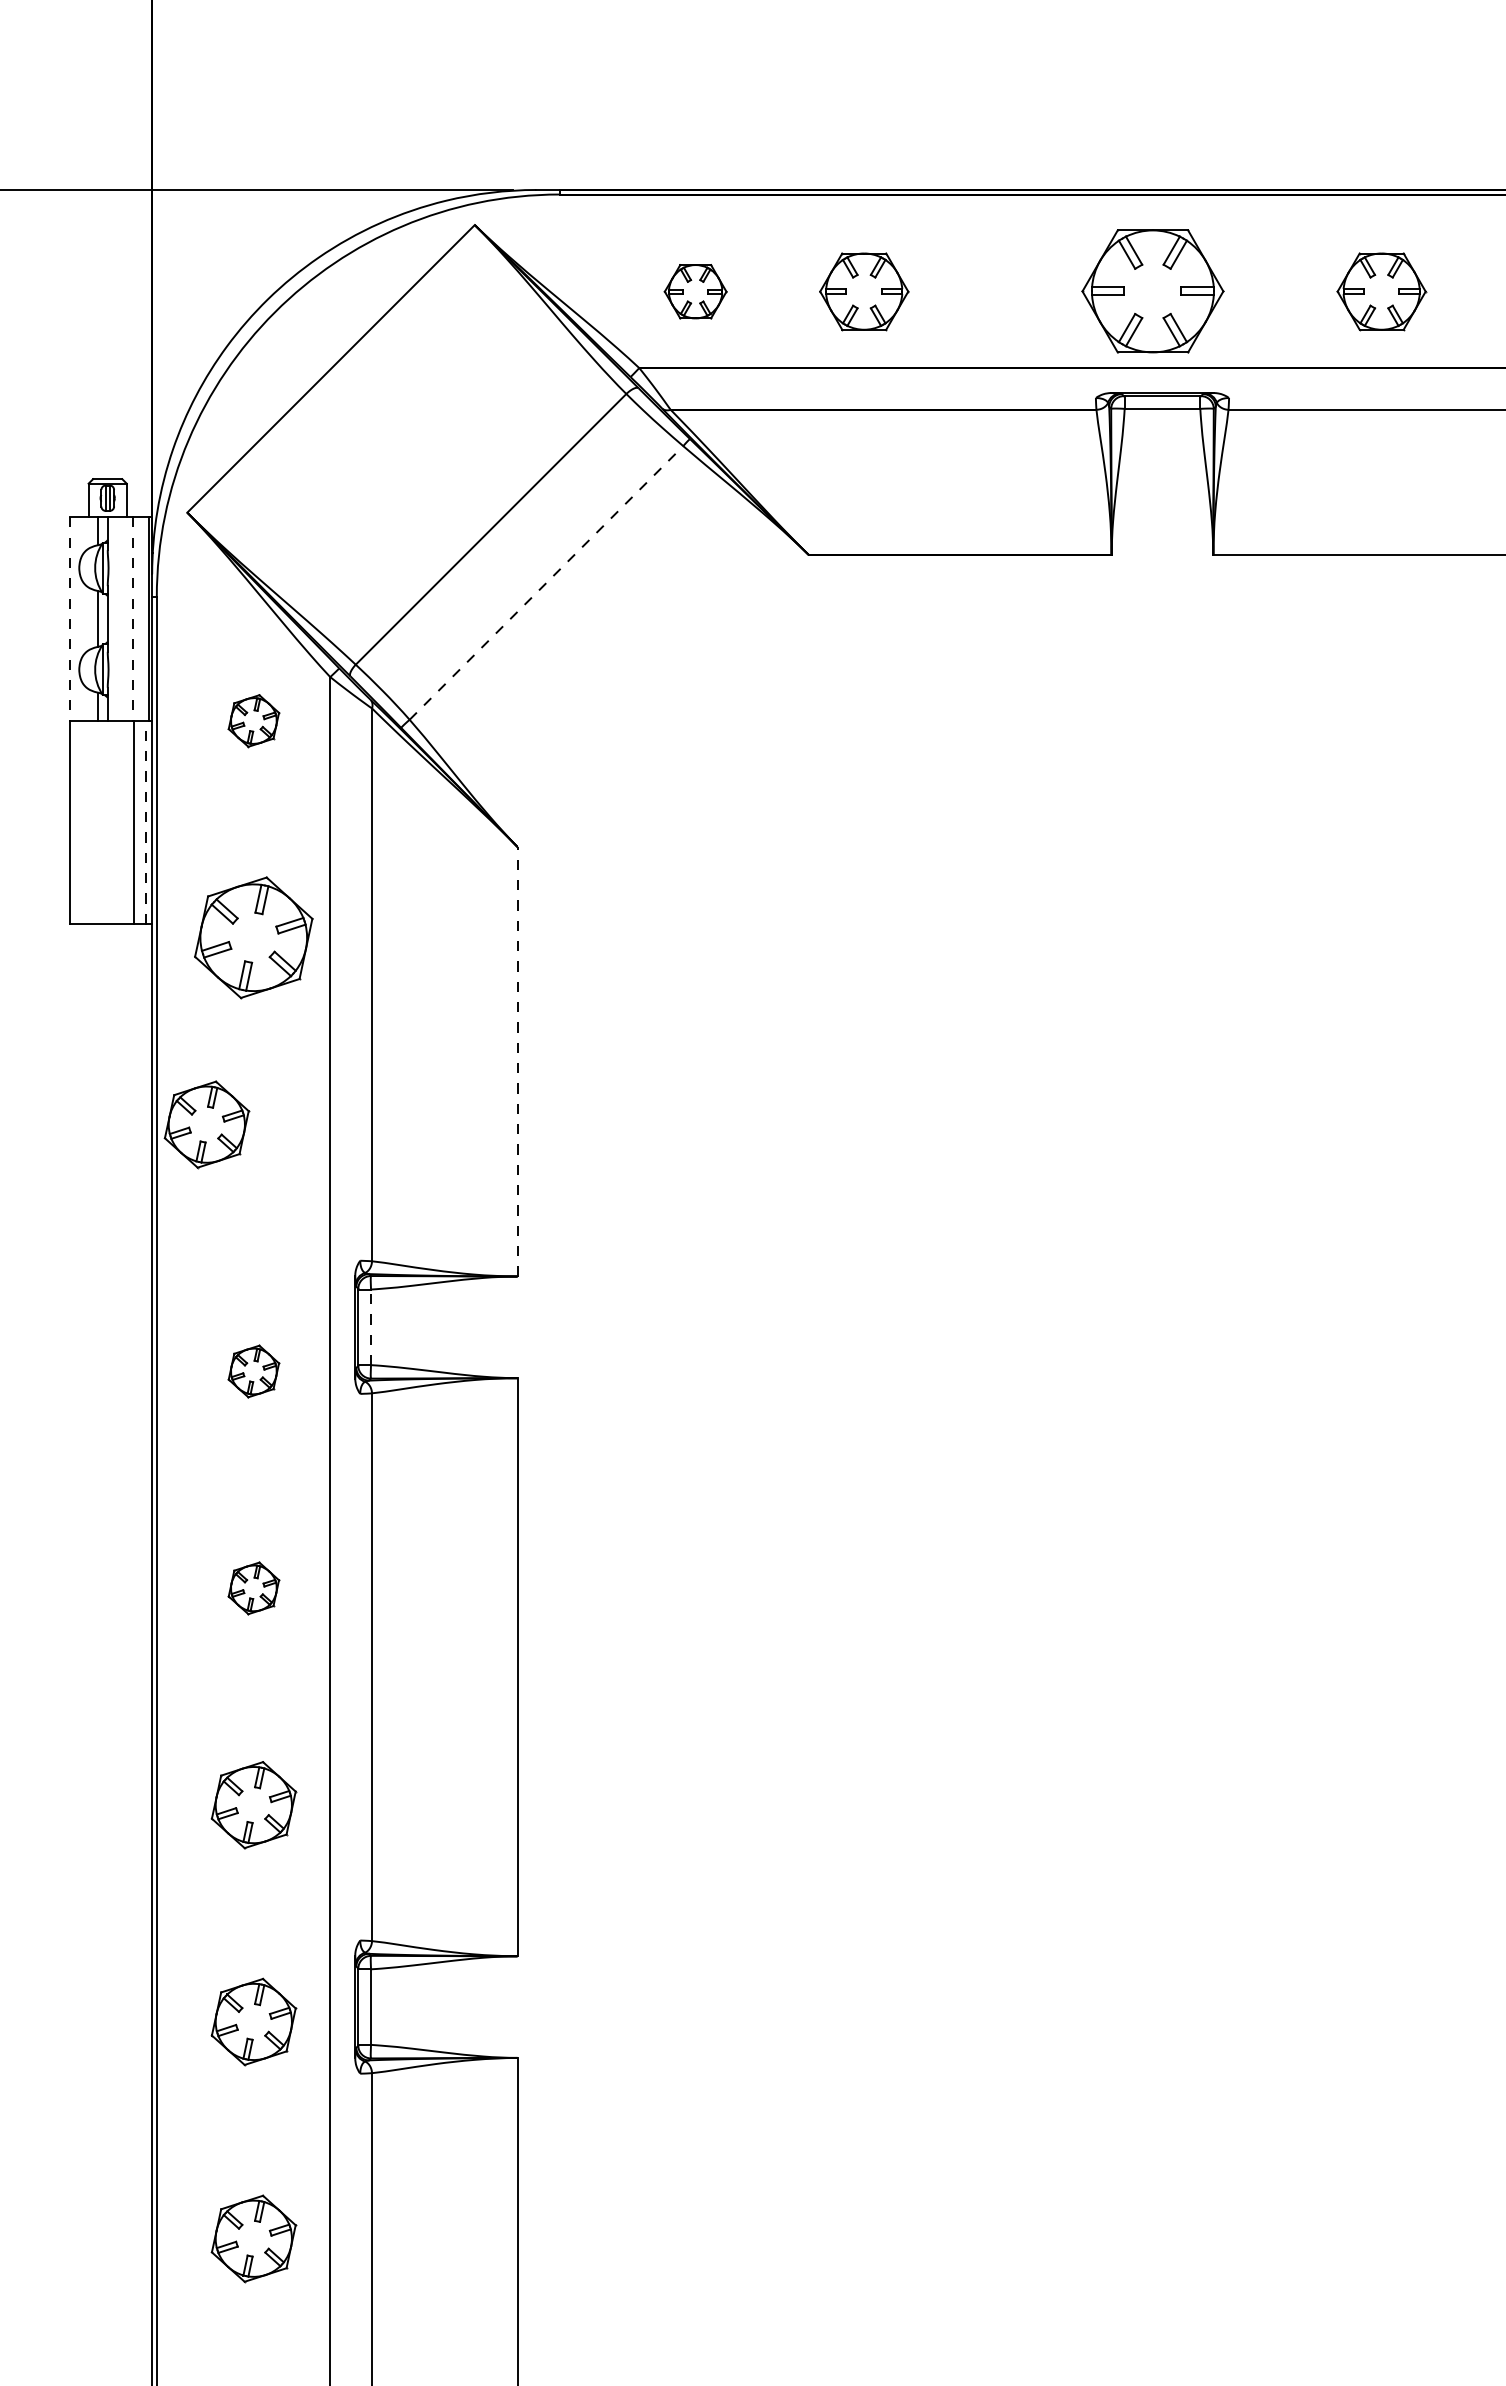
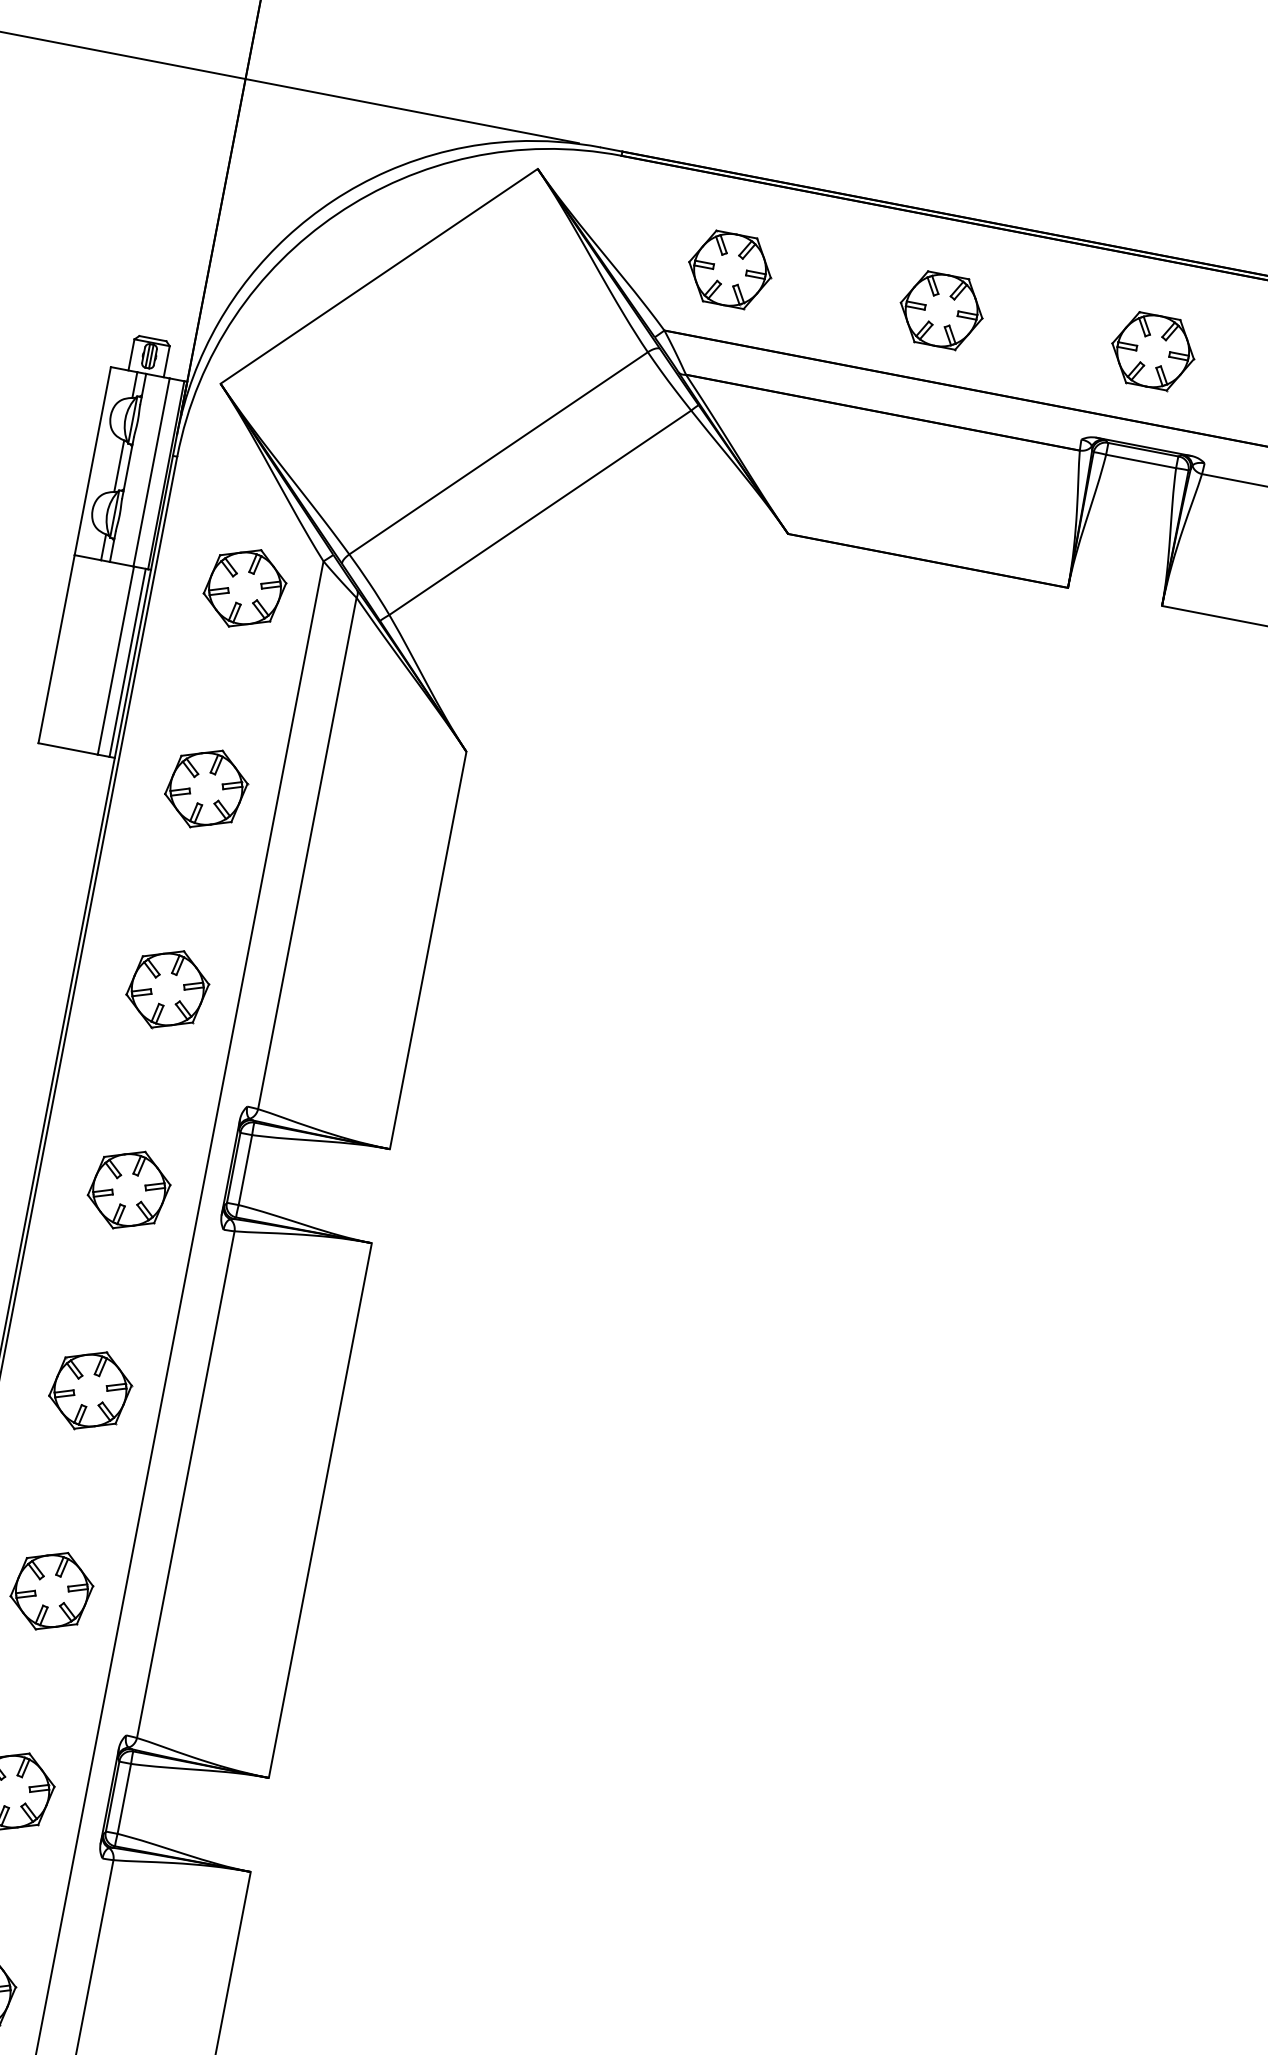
part: (695, 291) -> (730, 269), size x1.43
part: (864, 291) -> (941, 310), moved
part: (1152, 291) -> (1152, 351), size x0.62
line: (546, 582) -> (540, 512), dashed -> solid
line: (69, 618) -> (92, 460), dashed -> solid
line: (133, 618) -> (151, 472), dashed -> solid
part: (253, 720) -> (244, 587), size x1.67
line: (146, 822) -> (127, 663), dashed -> solid
part: (253, 937) -> (206, 788), size x0.71
line: (517, 1061) -> (428, 950), dashed -> solid
part: (206, 1124) -> (167, 989), moved
line: (371, 1327) -> (245, 1170), dashed -> solid
part: (253, 1371) -> (128, 1189), size x1.67
part: (253, 1588) -> (90, 1390), size x1.67

